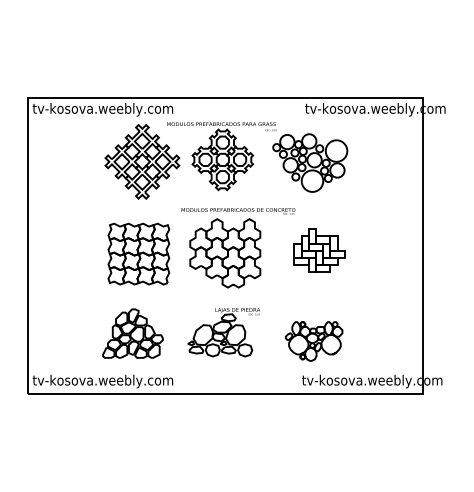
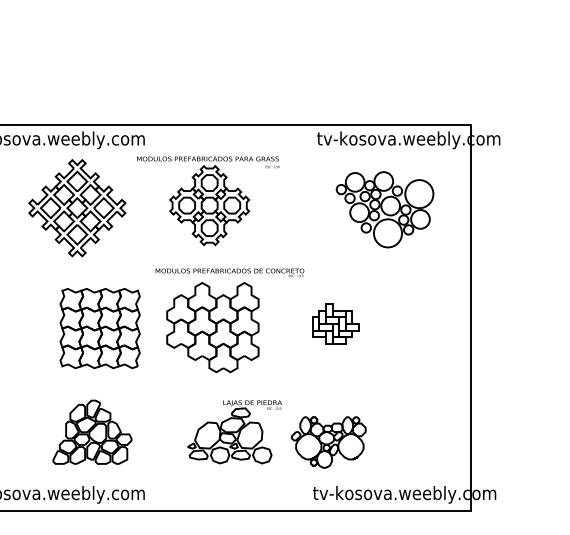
part: (142, 161) -> (77, 207), moved
part: (310, 162) -> (385, 209), moved
part: (319, 250) -> (335, 323), size x0.7
part: (223, 332) -> (234, 432), moved

